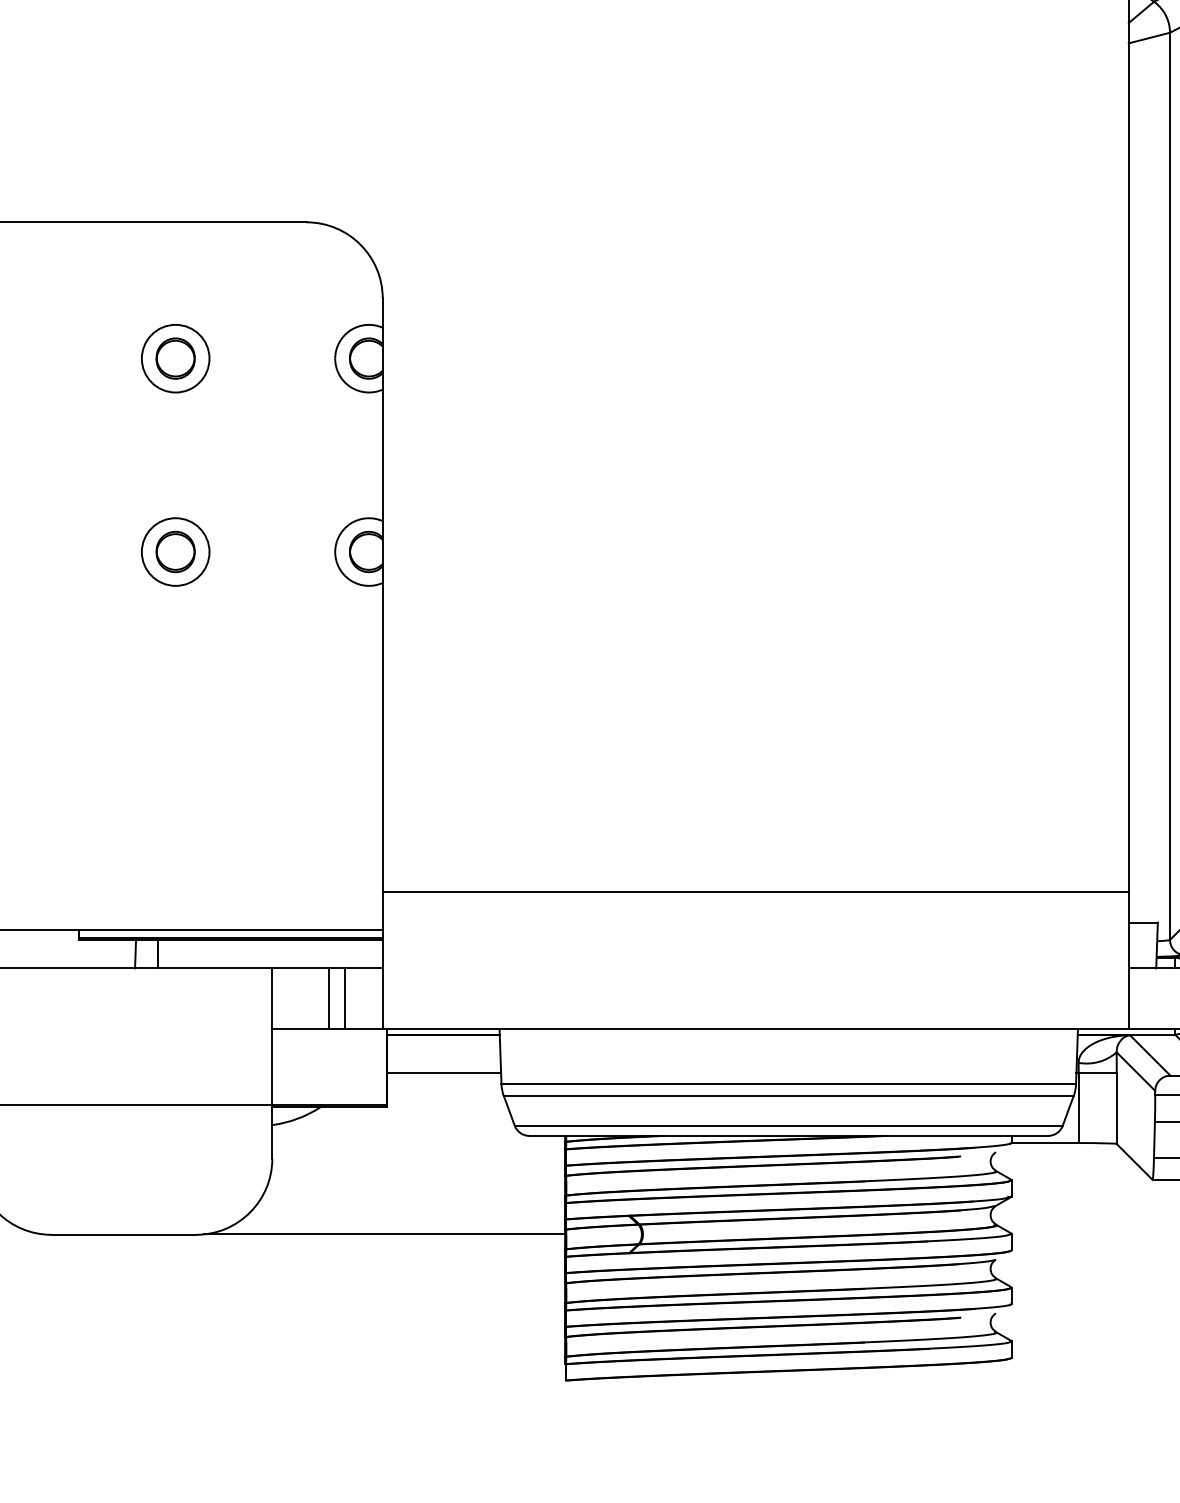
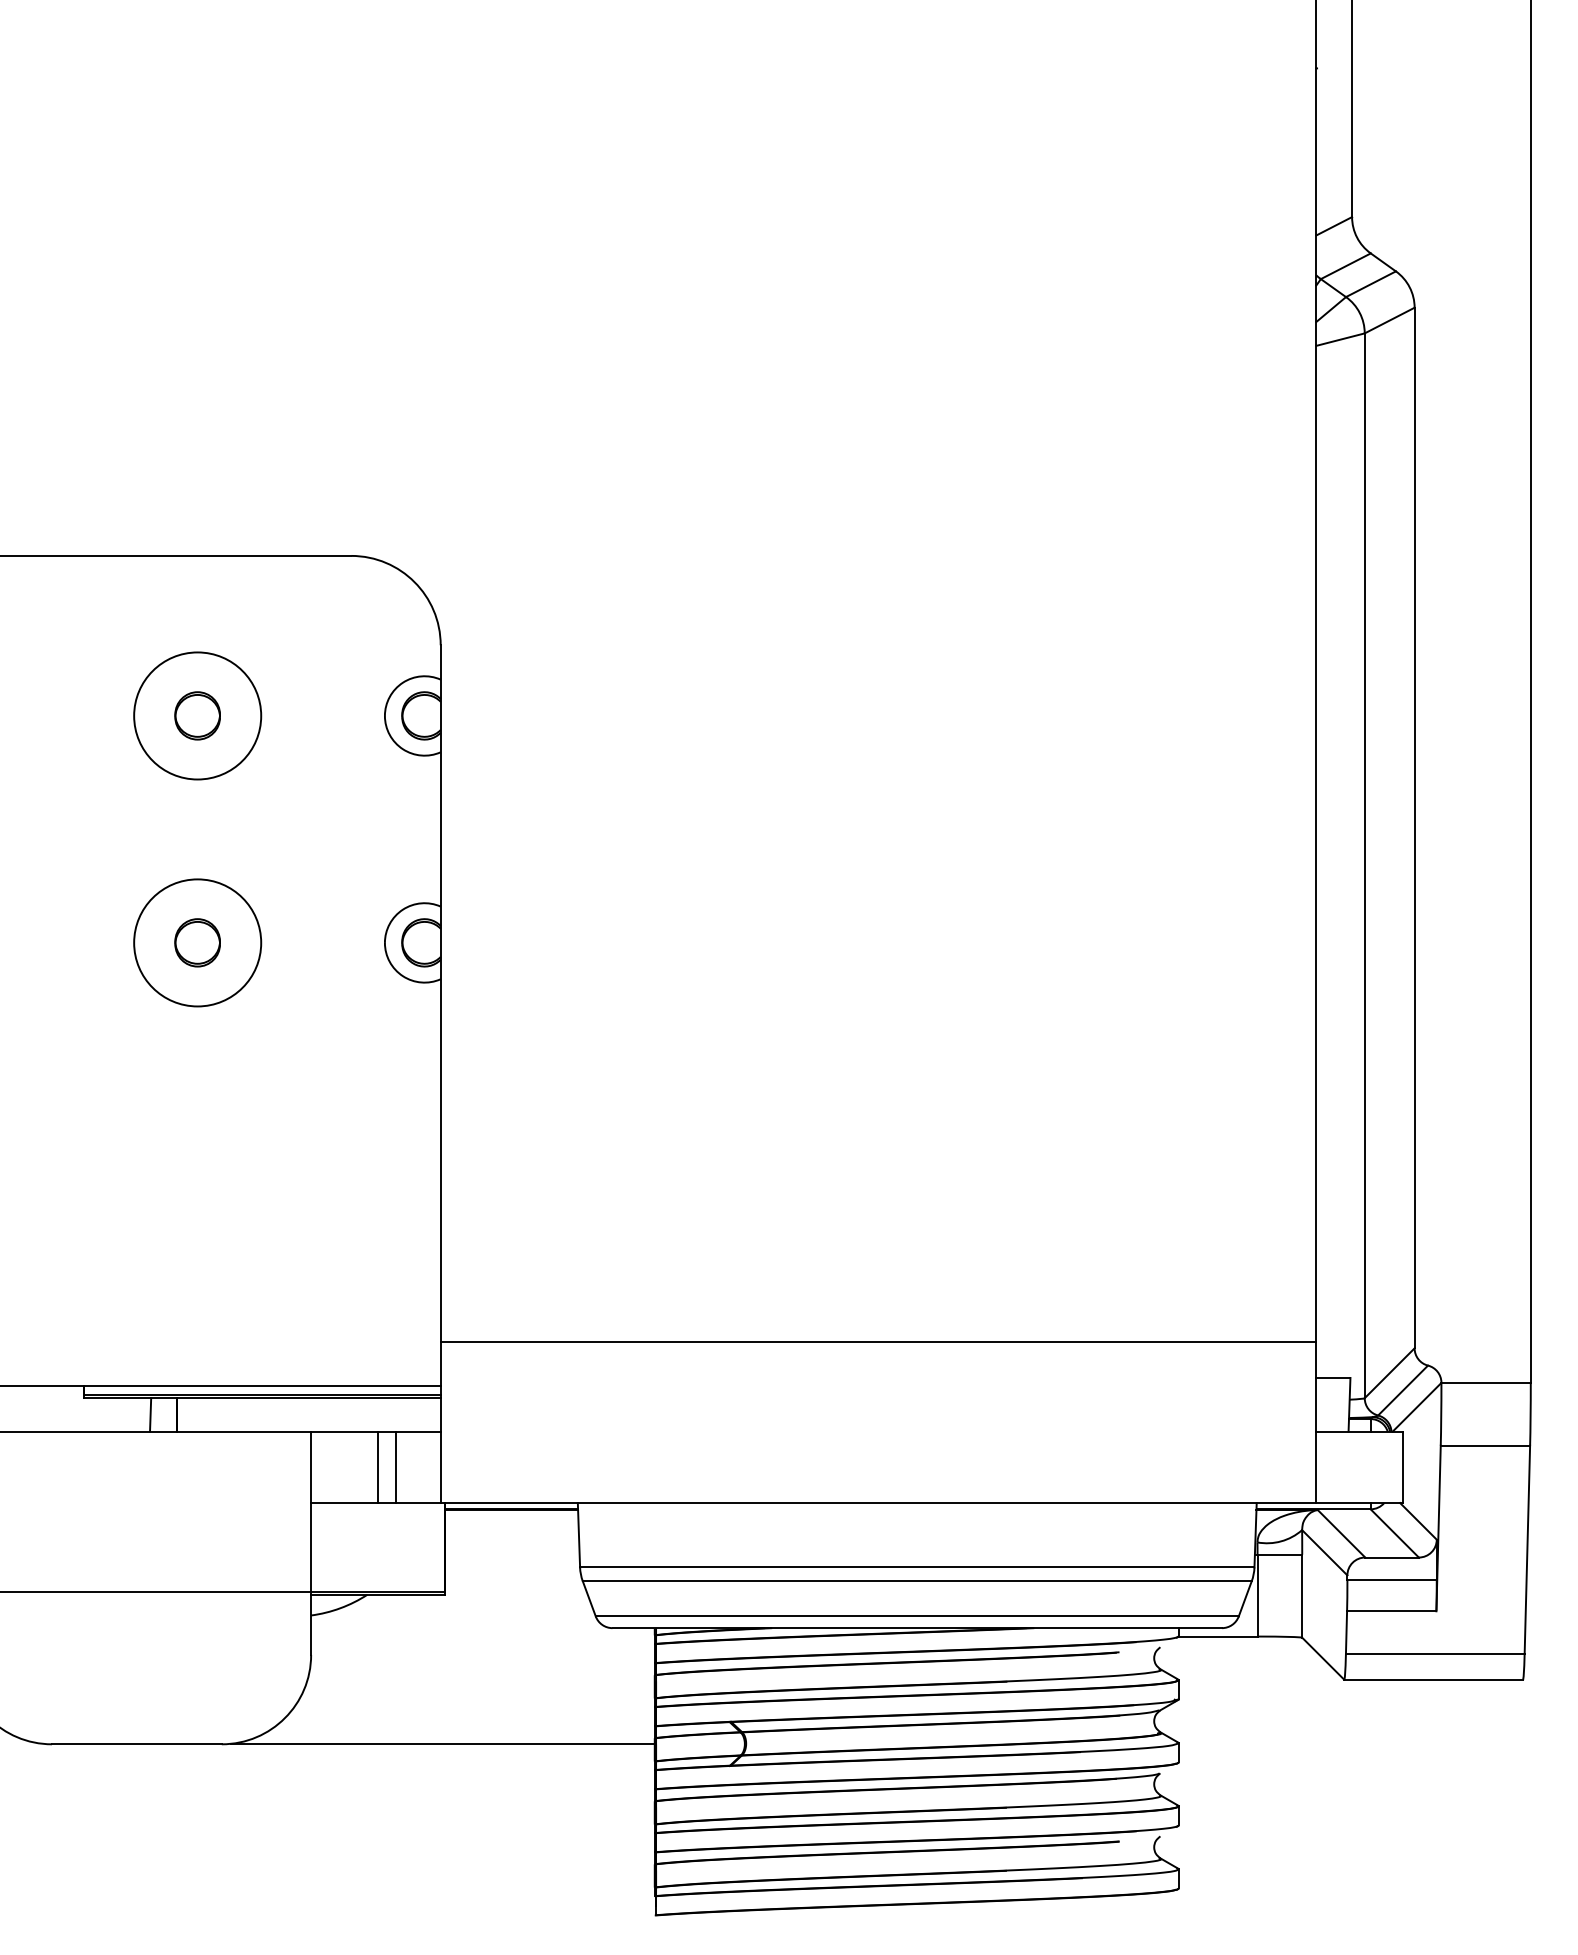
circle: (175, 358) -> (197, 715), size x1.6
circle: (175, 551) -> (197, 942), size x1.6
line: (443, 1073) -> (512, 1554), removed

